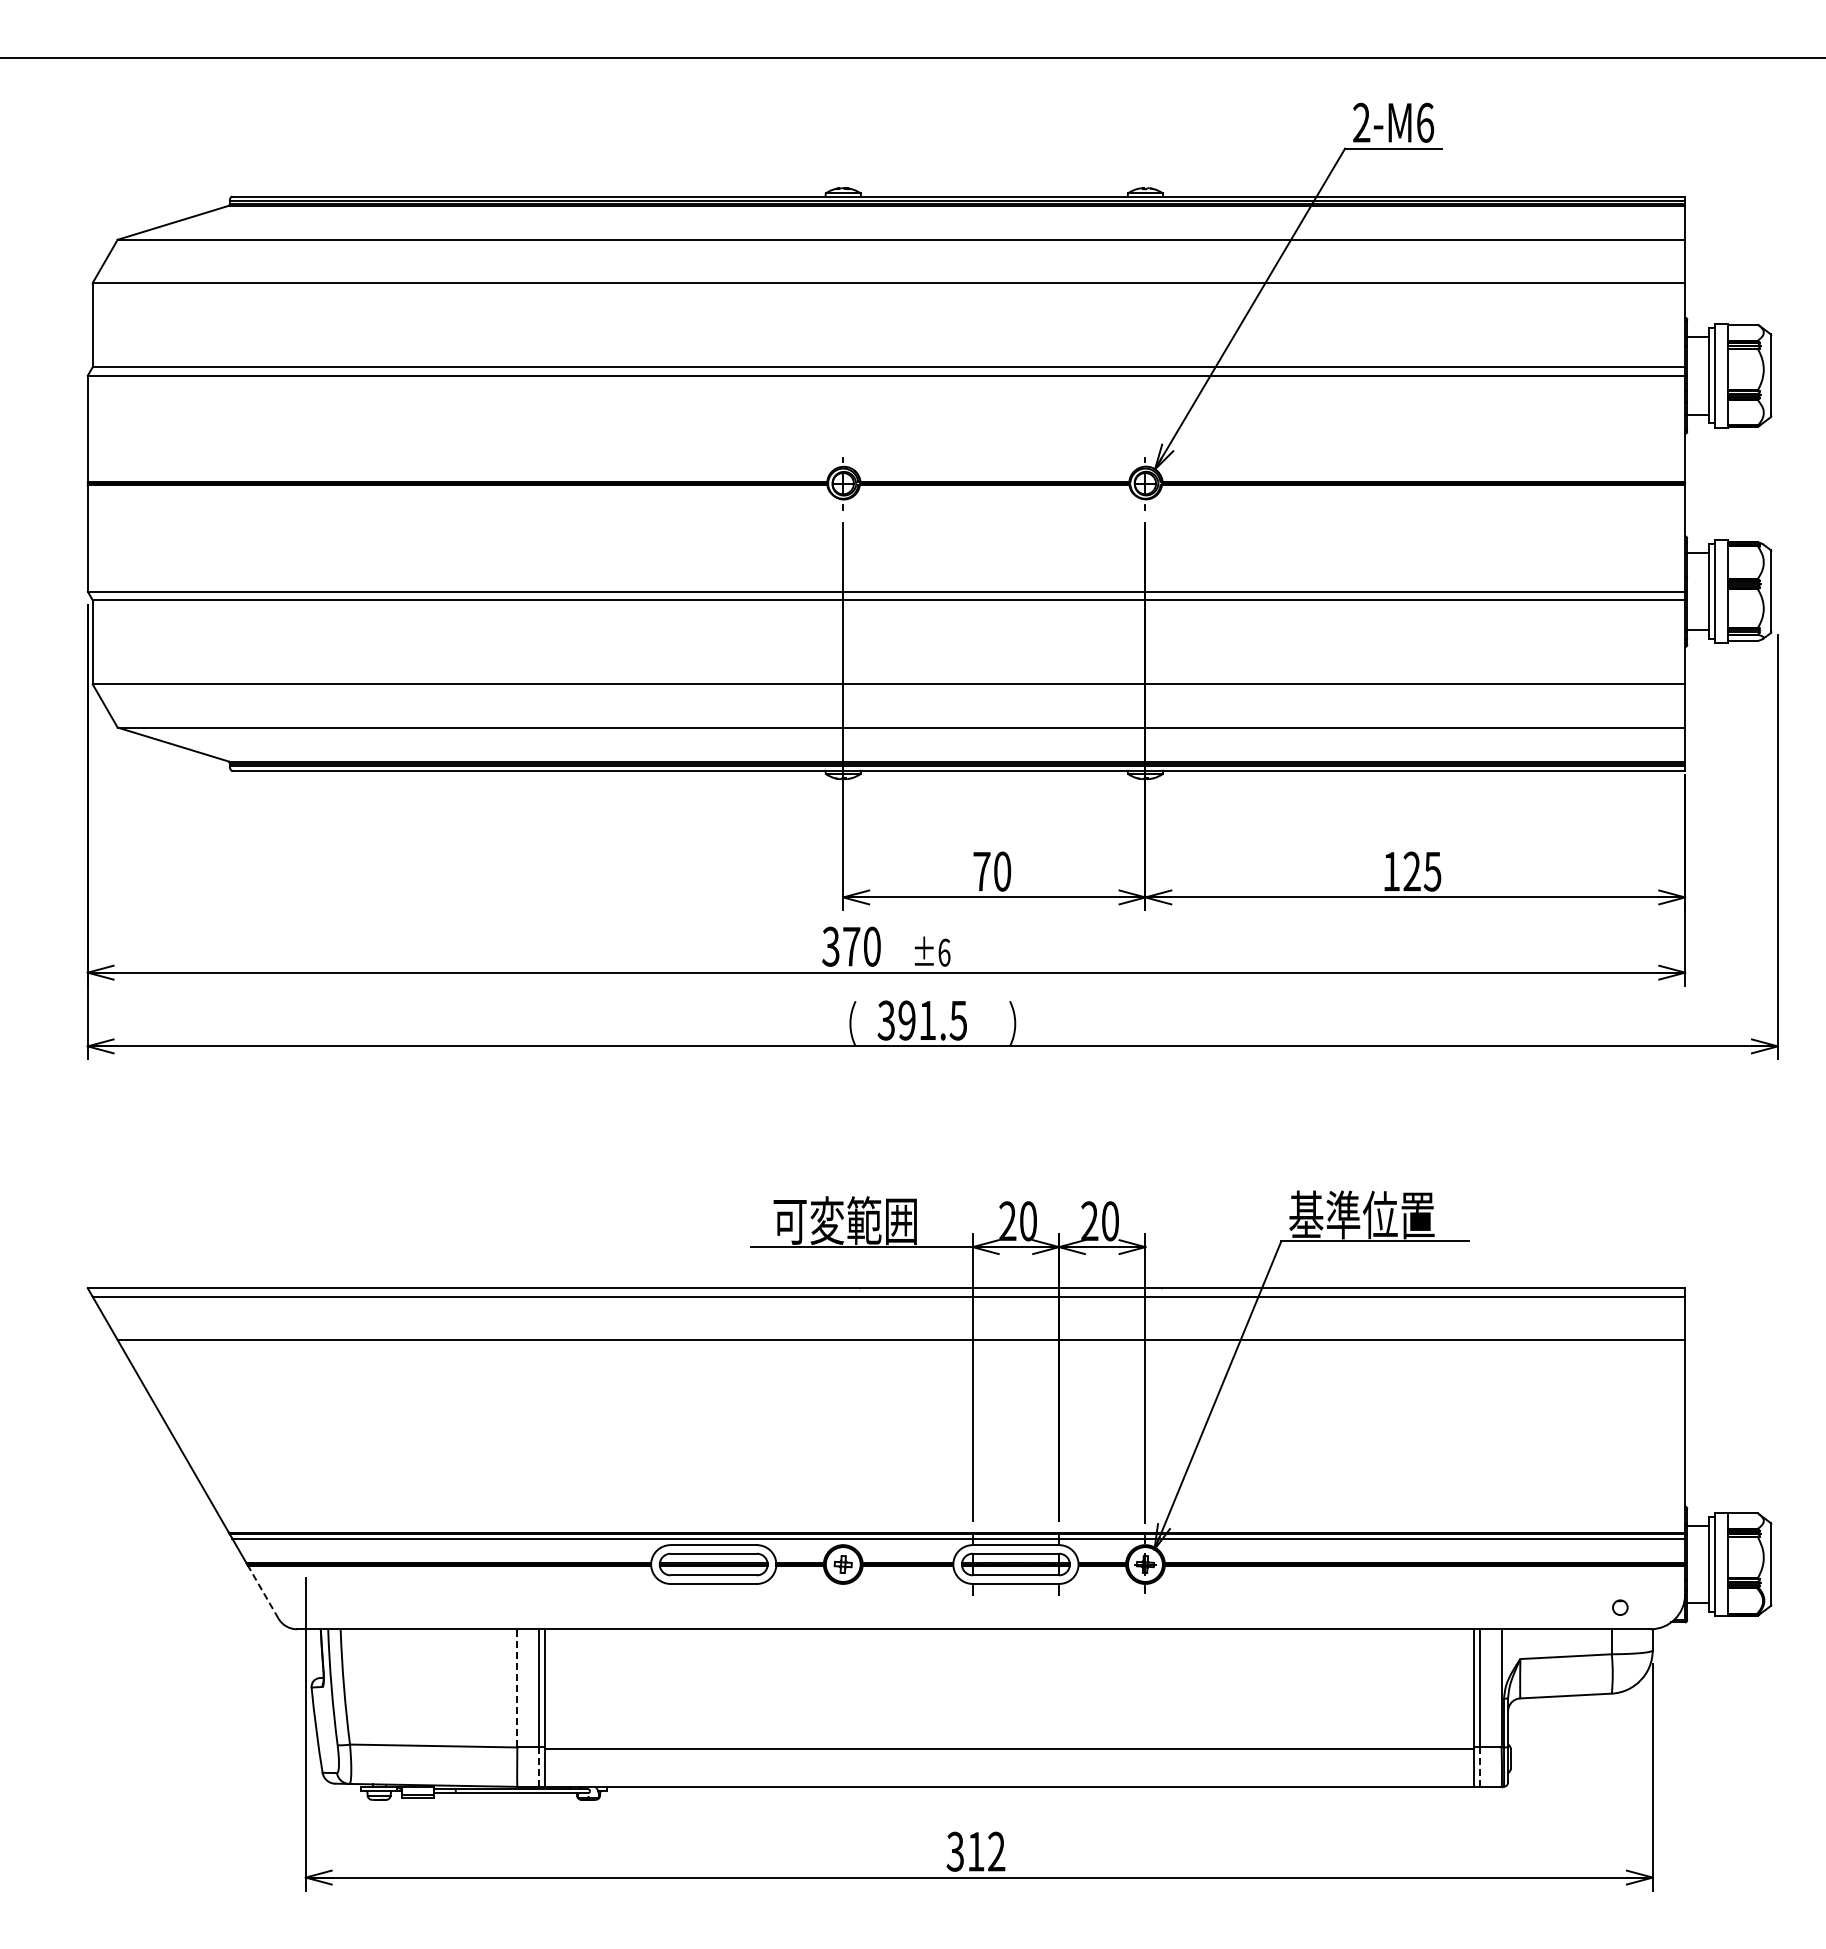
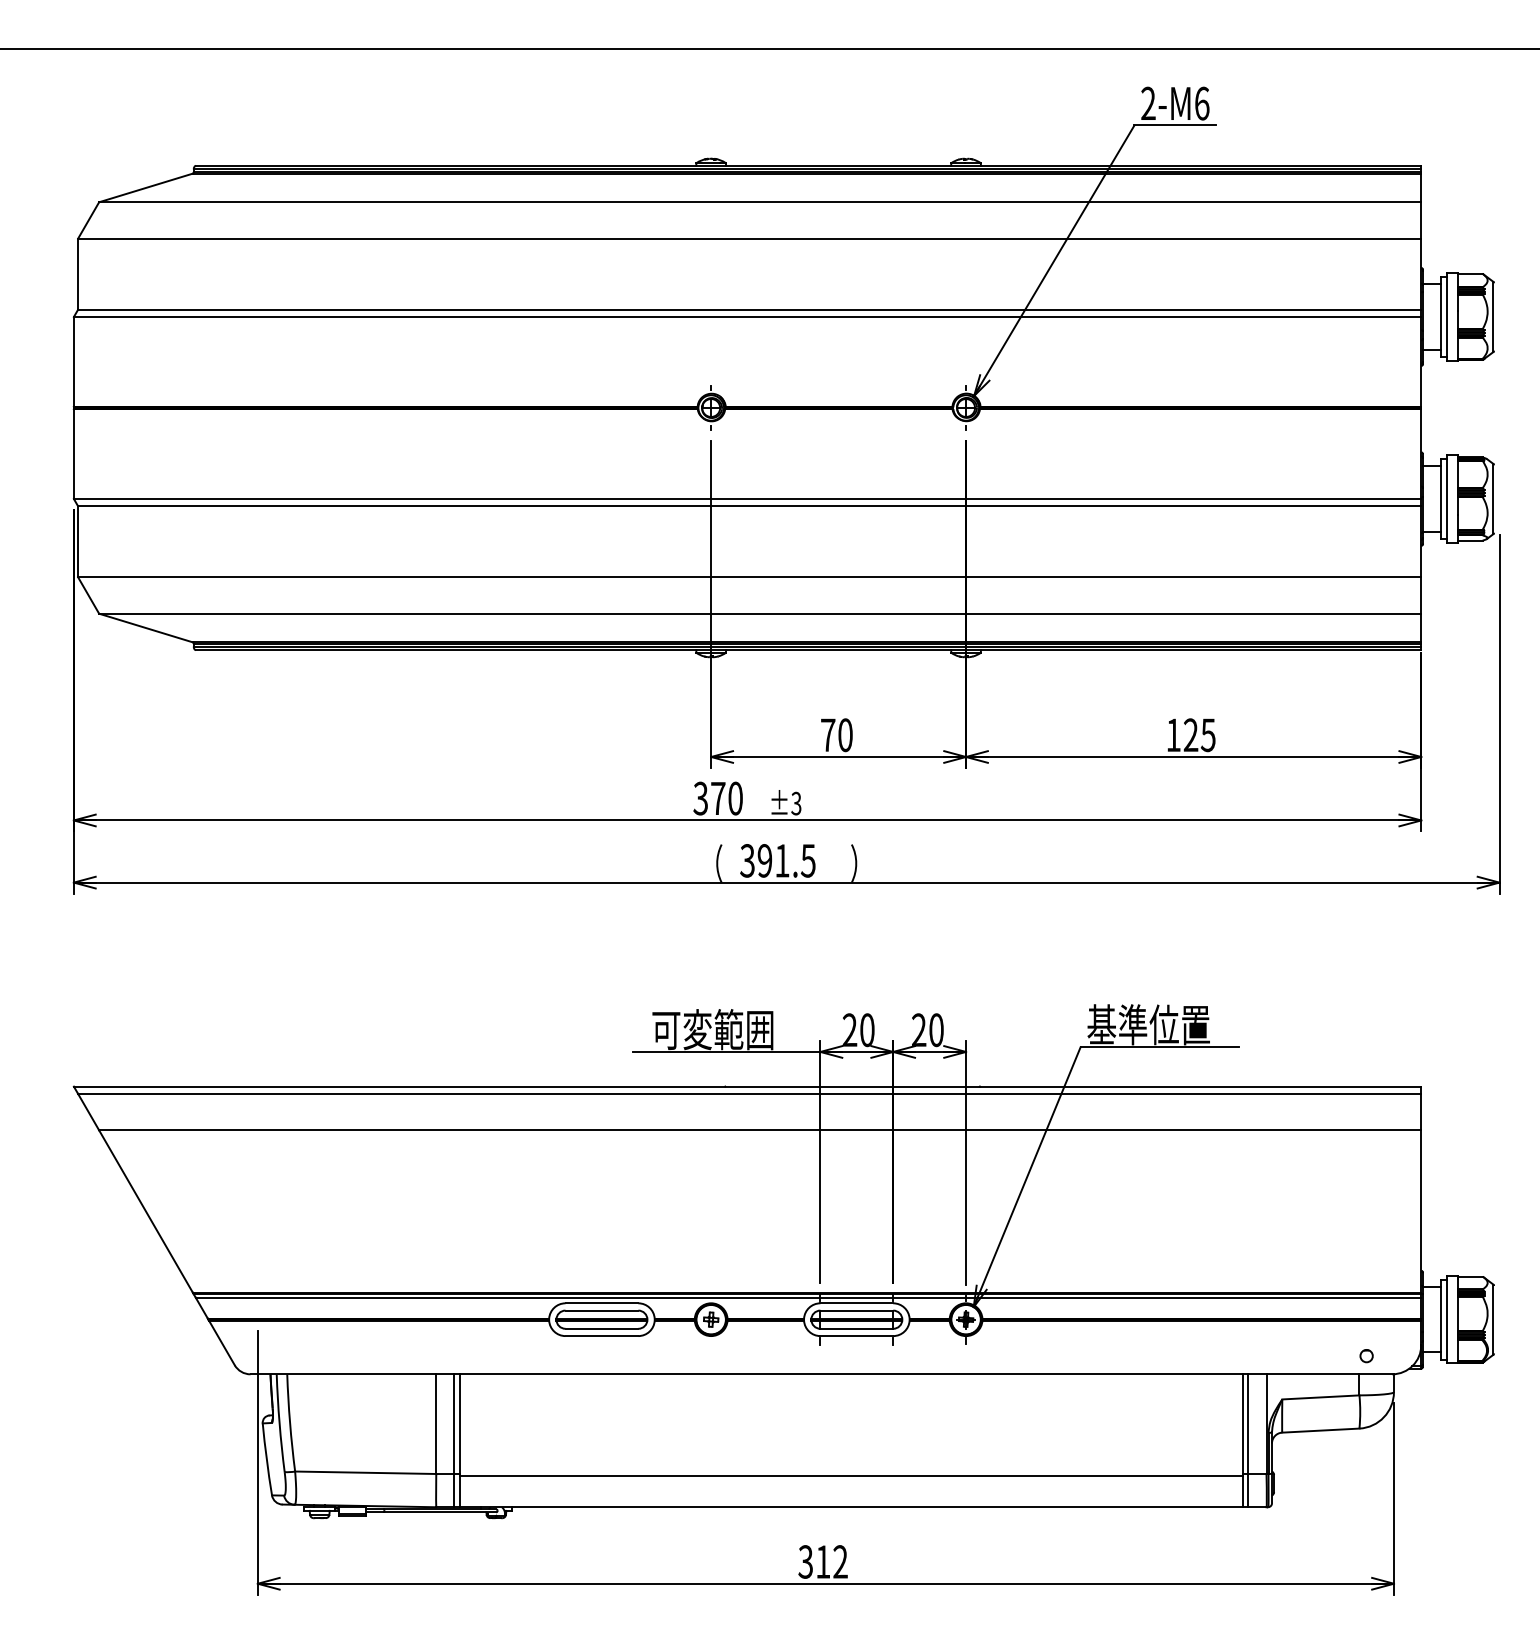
text: (944, 952) -> (796, 803), ±6 -> ±3
line: (262, 1591) -> (221, 1342), dashed -> solid
line: (517, 1687) -> (436, 1423), dashed -> solid
line: (538, 1767) -> (454, 1490), dashed -> solid
line: (1480, 1767) -> (1248, 1490), dashed -> solid

